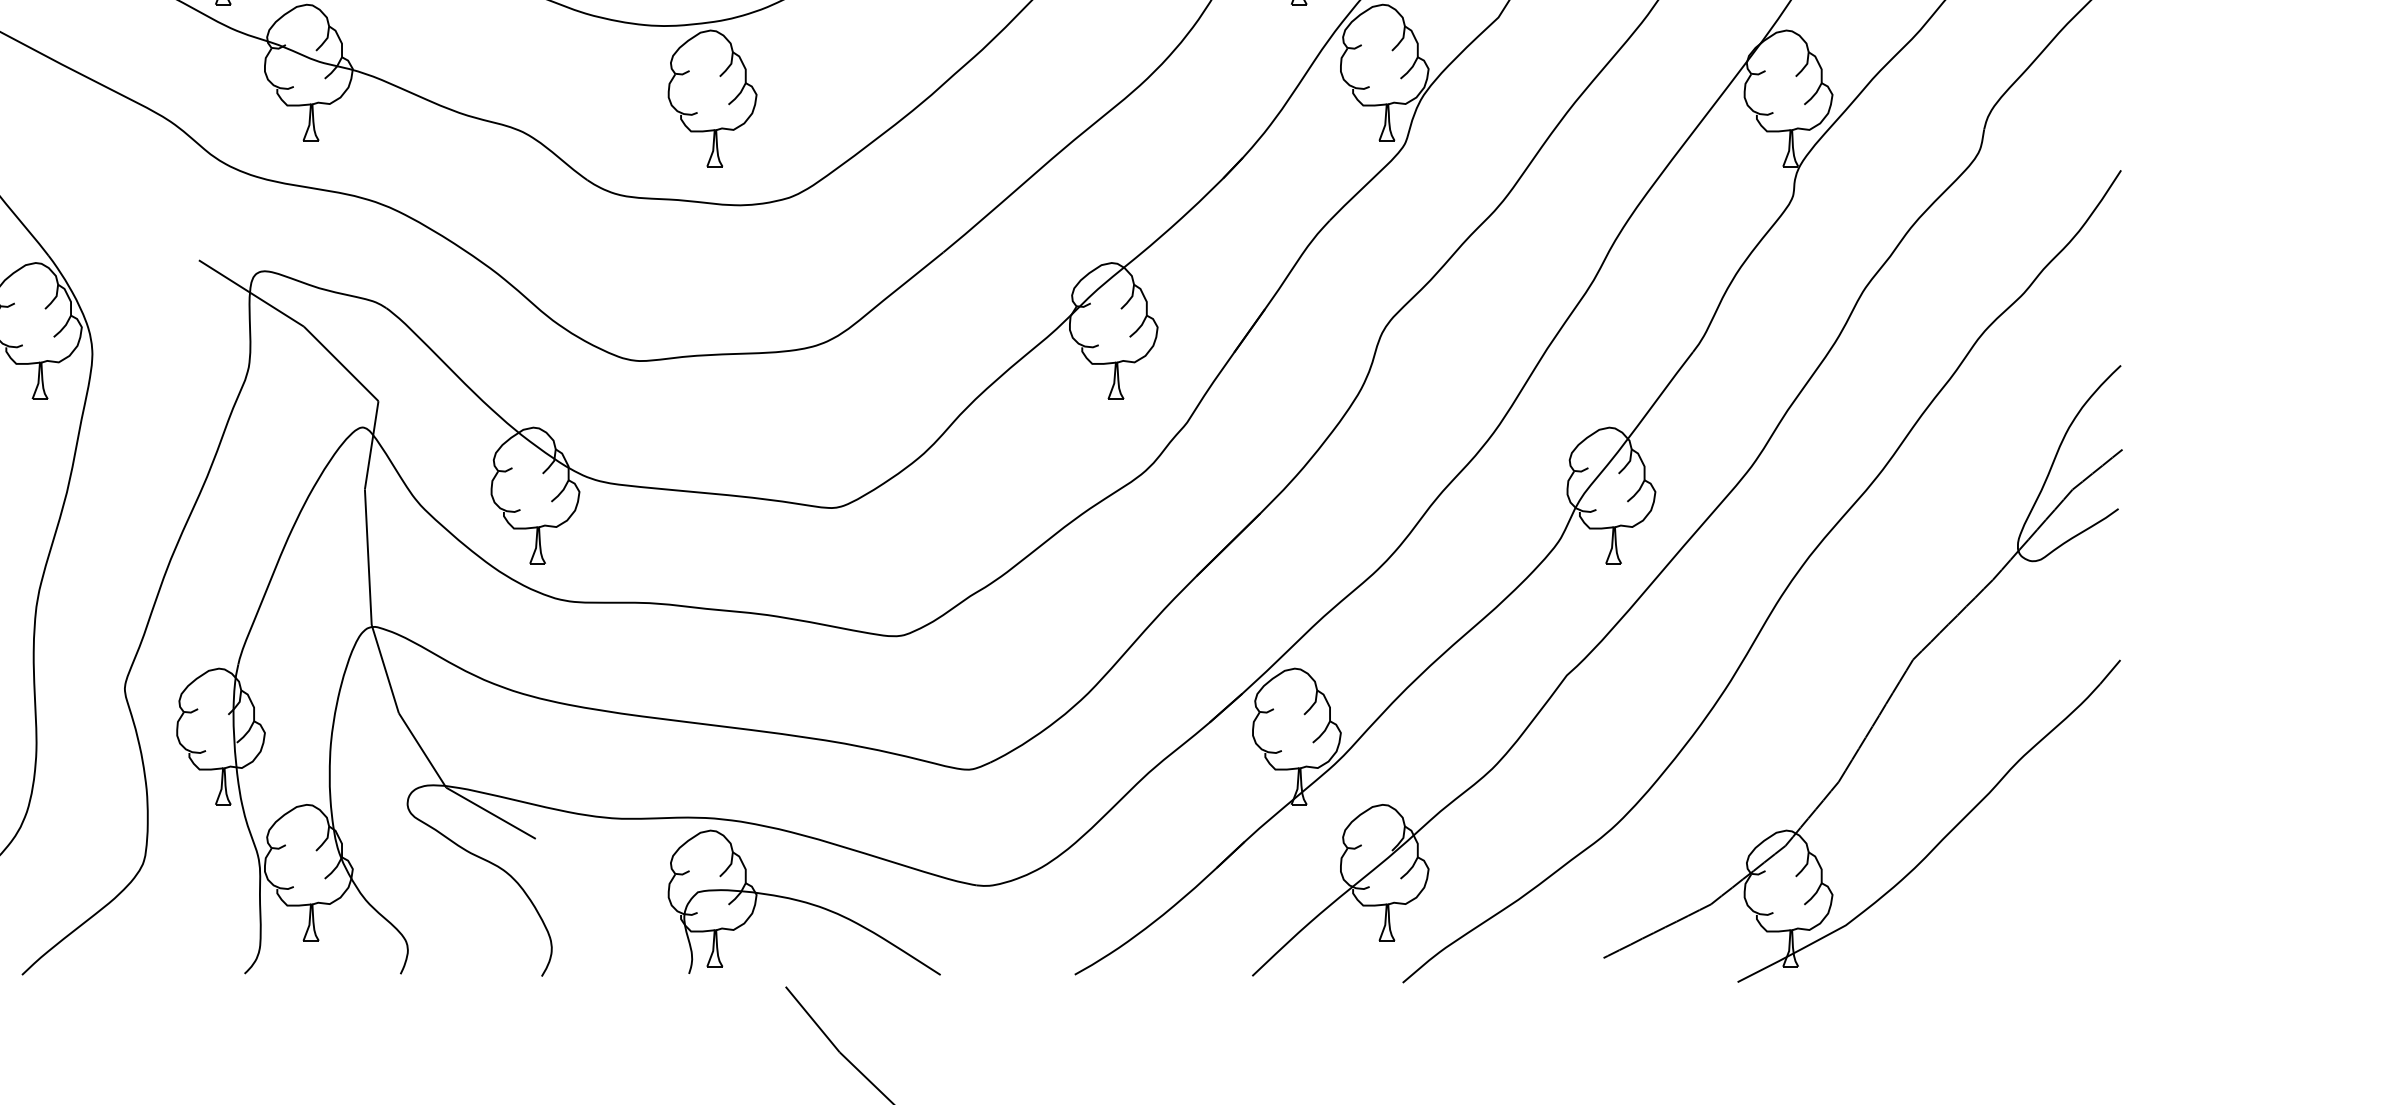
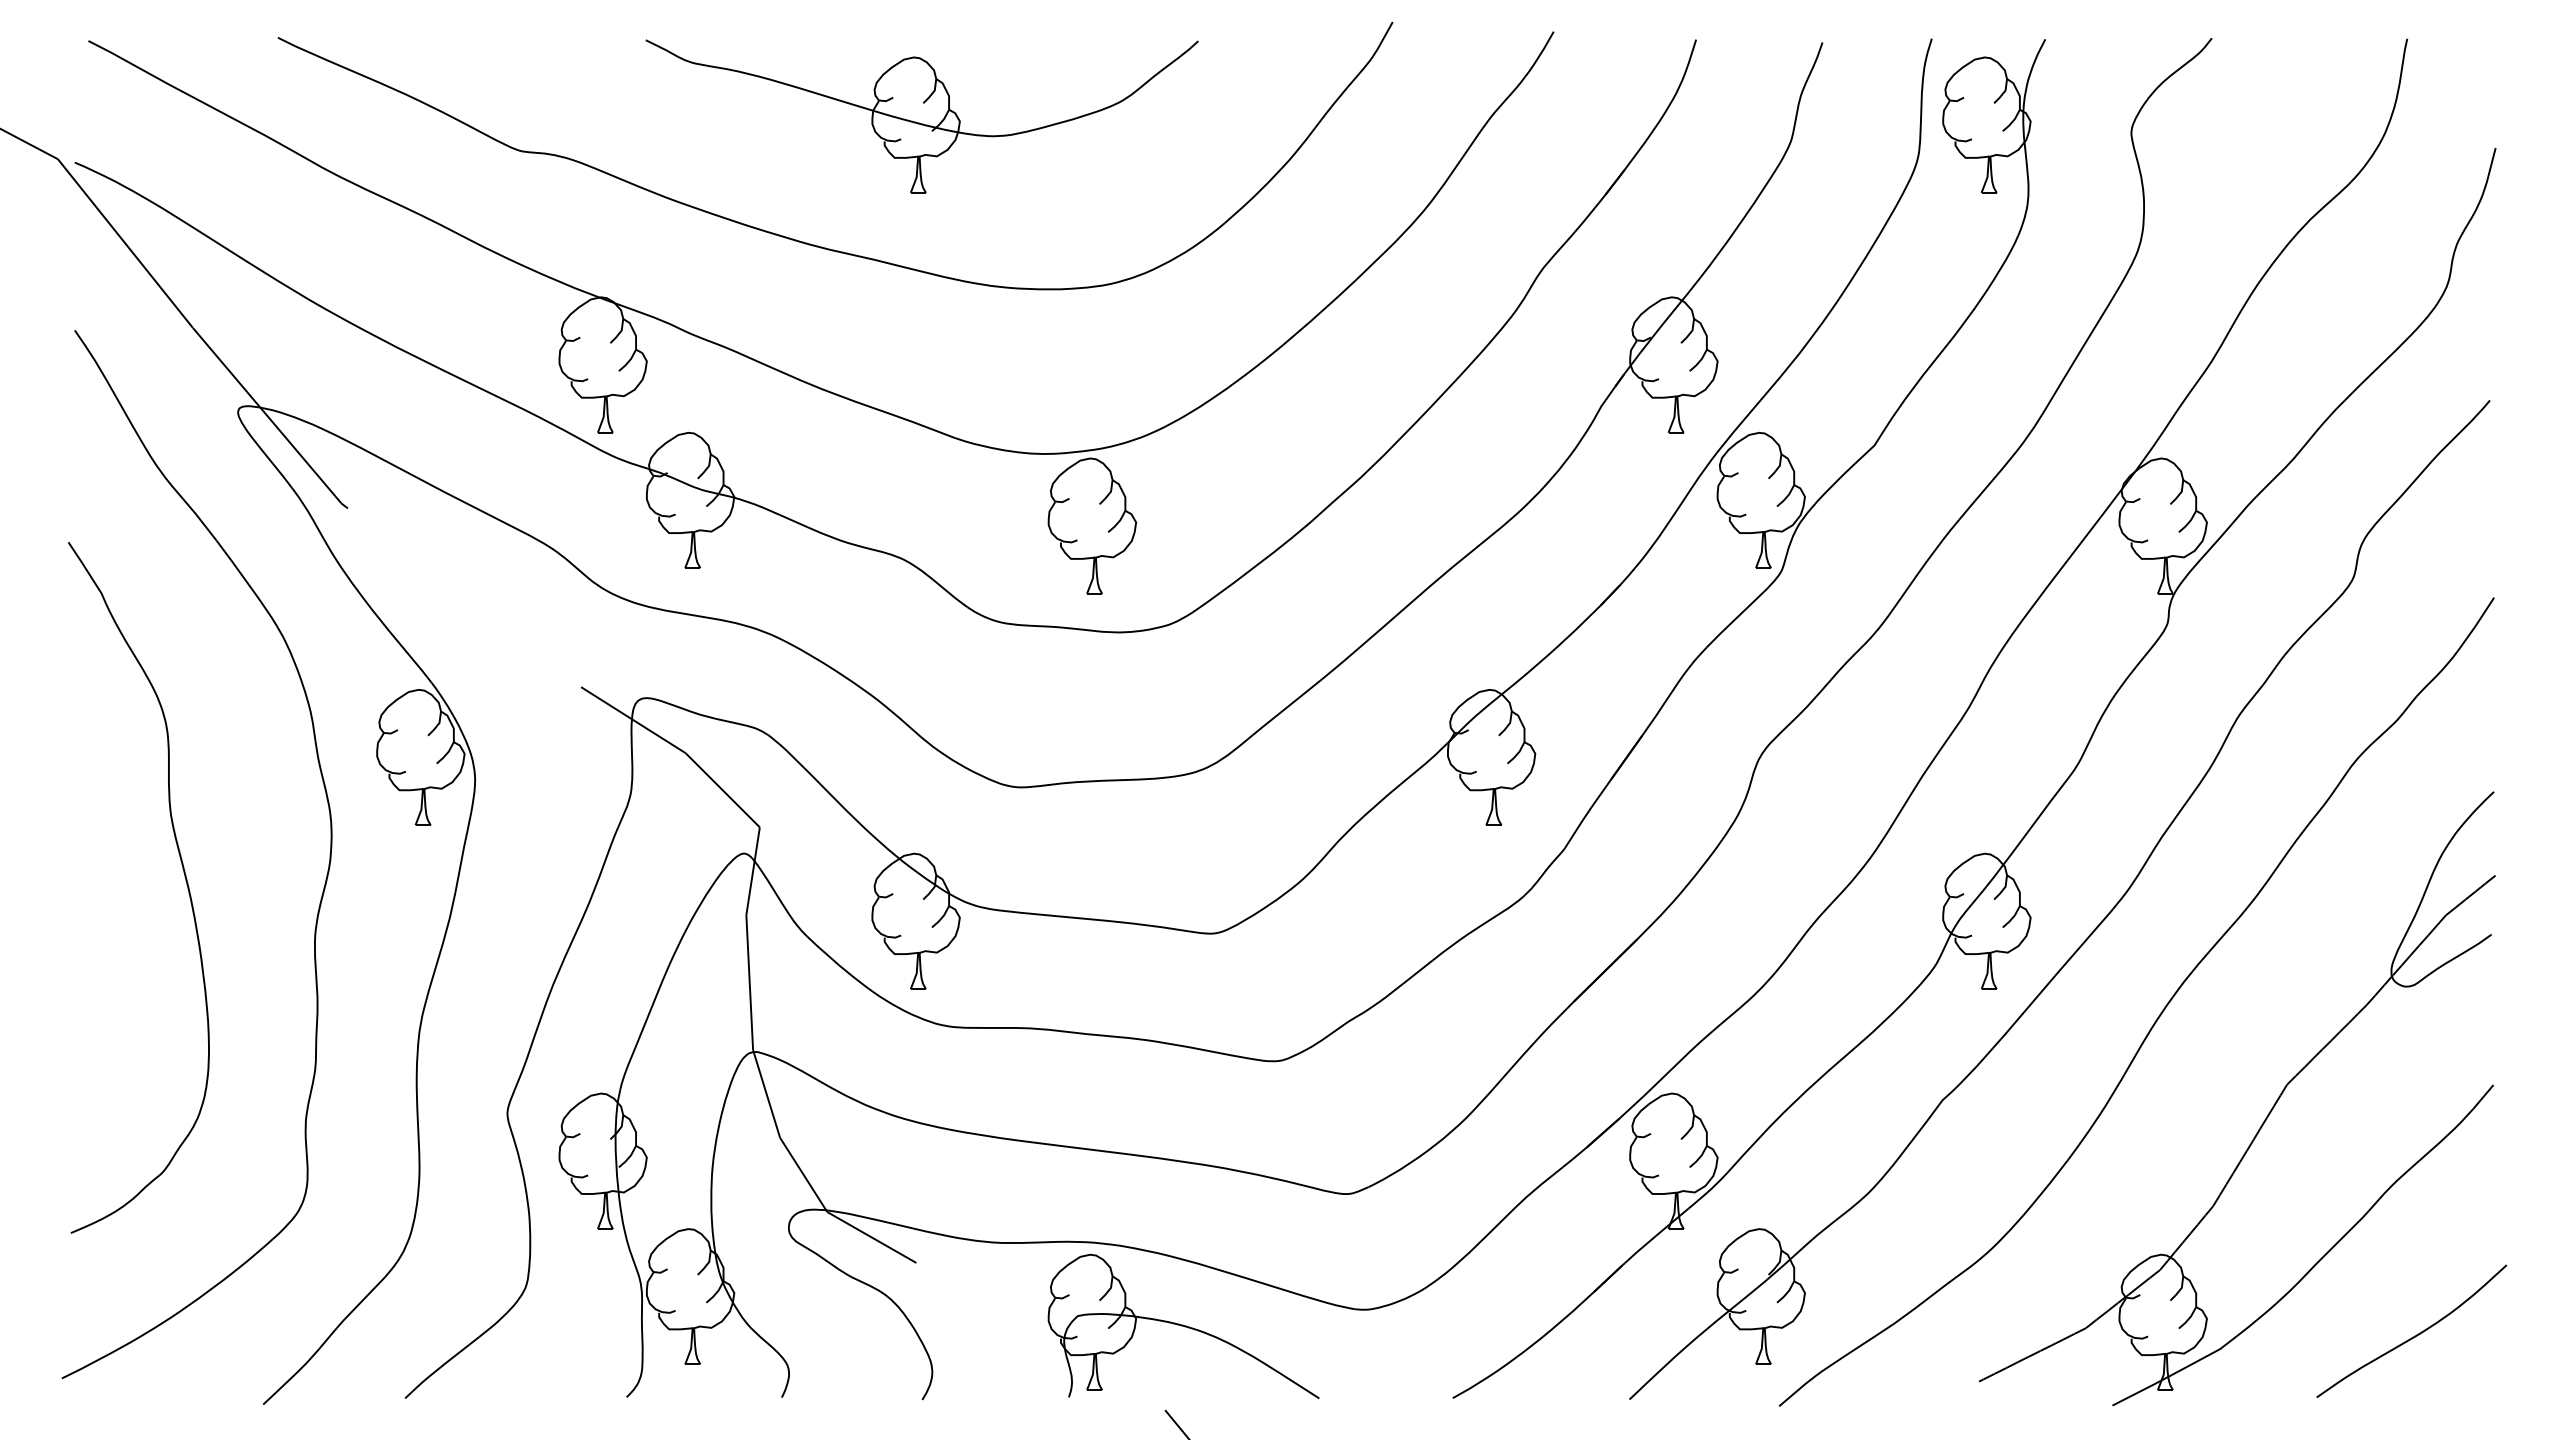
curve: (2041, 911) -> (2414, 1335), added

